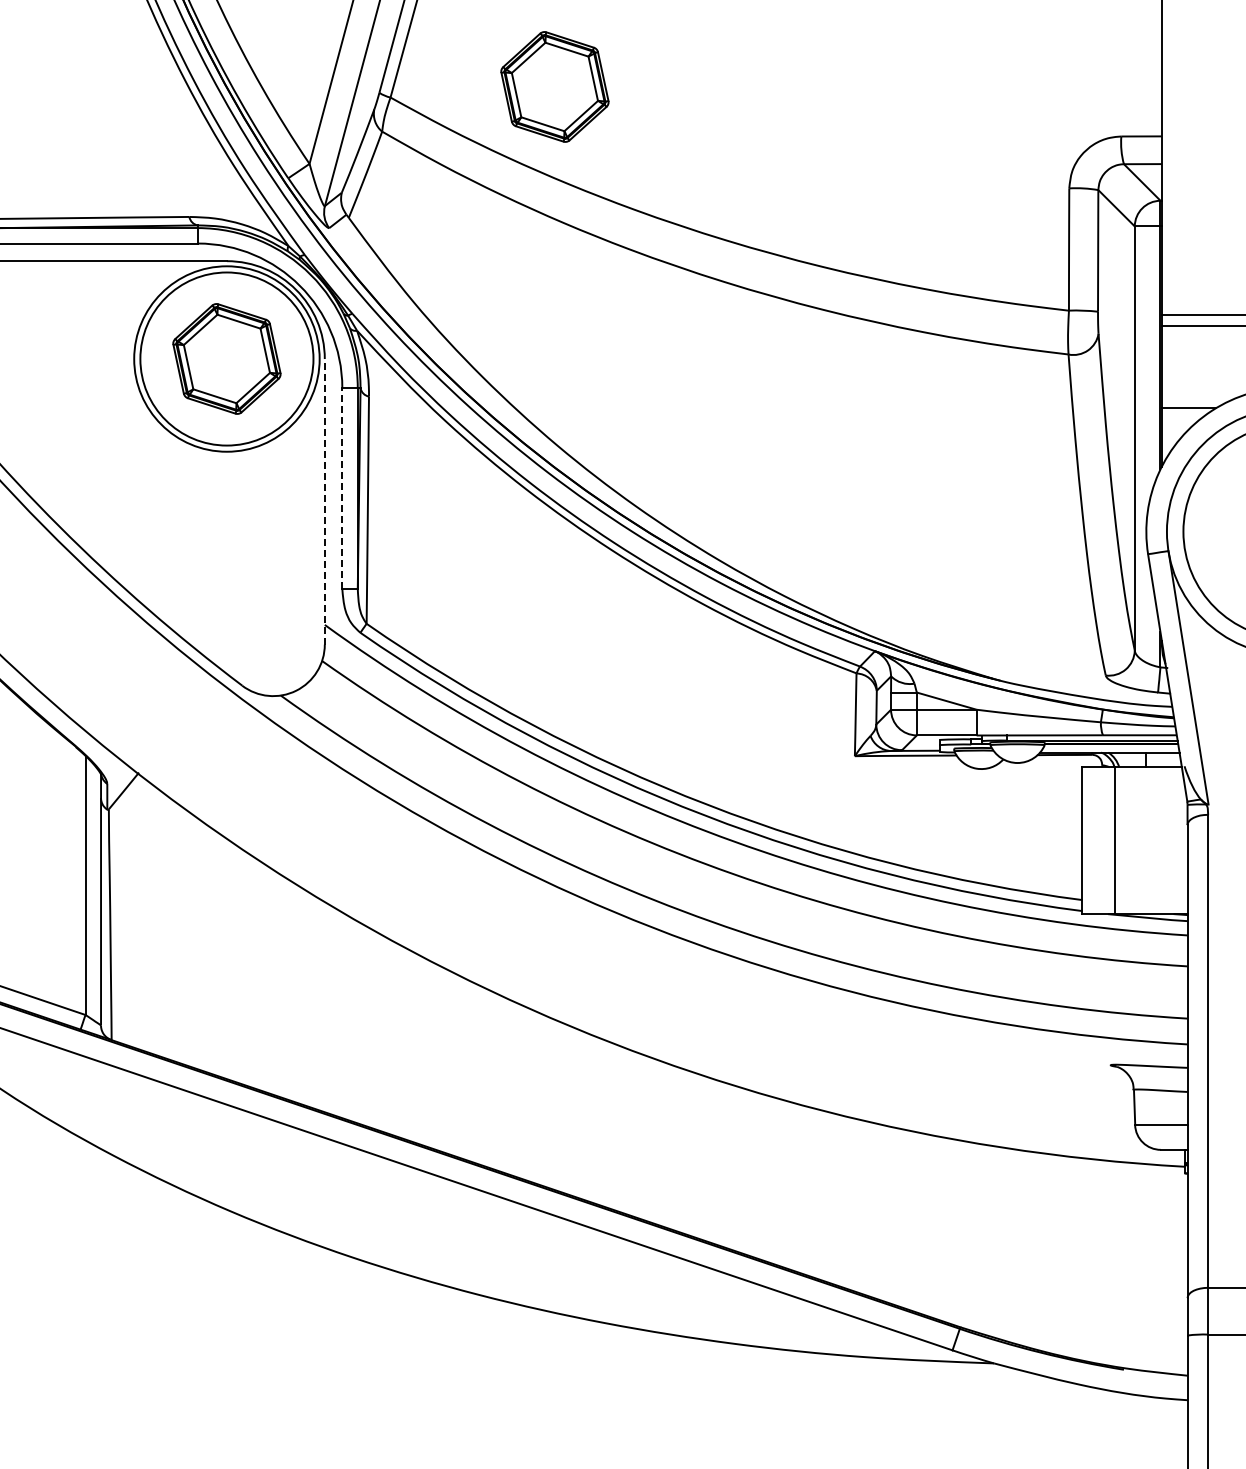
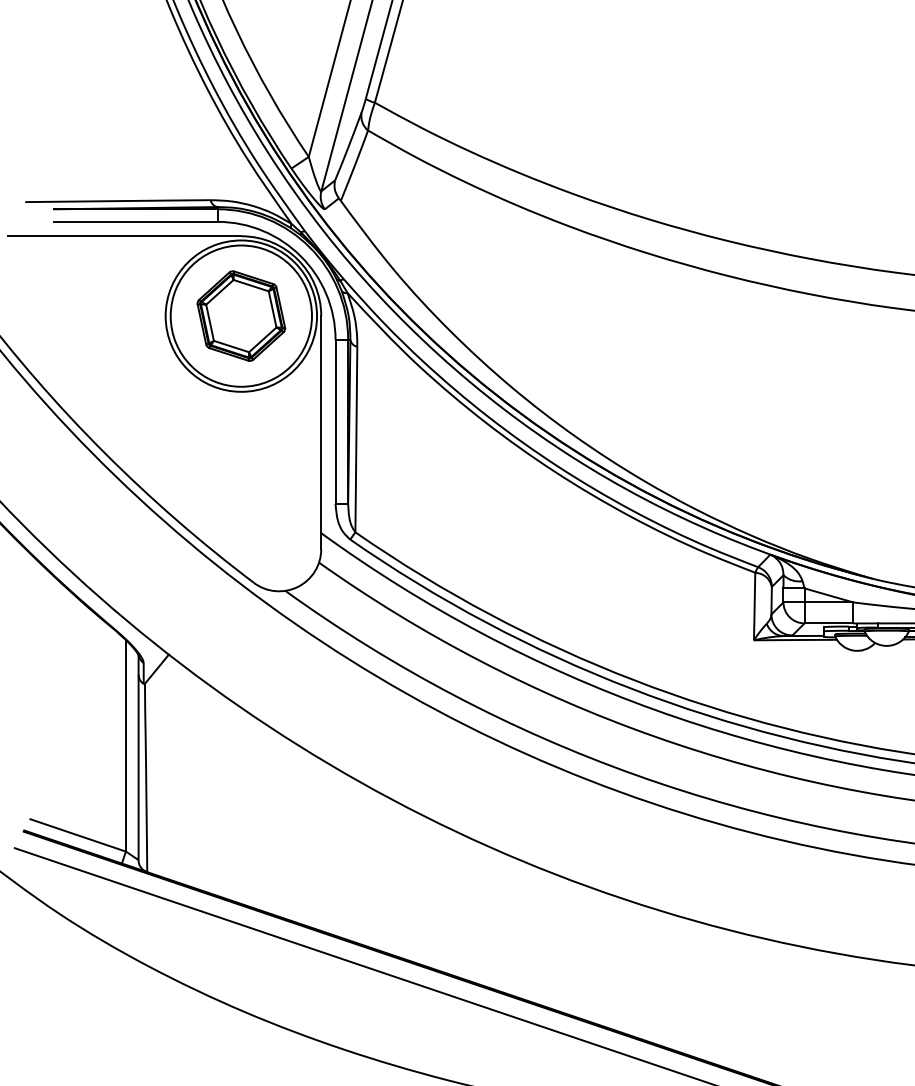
part: (554, 86) -> (508, 93), removed
line: (342, 488) -> (335, 421), dashed -> solid
line: (324, 501) -> (320, 432), dashed -> solid

